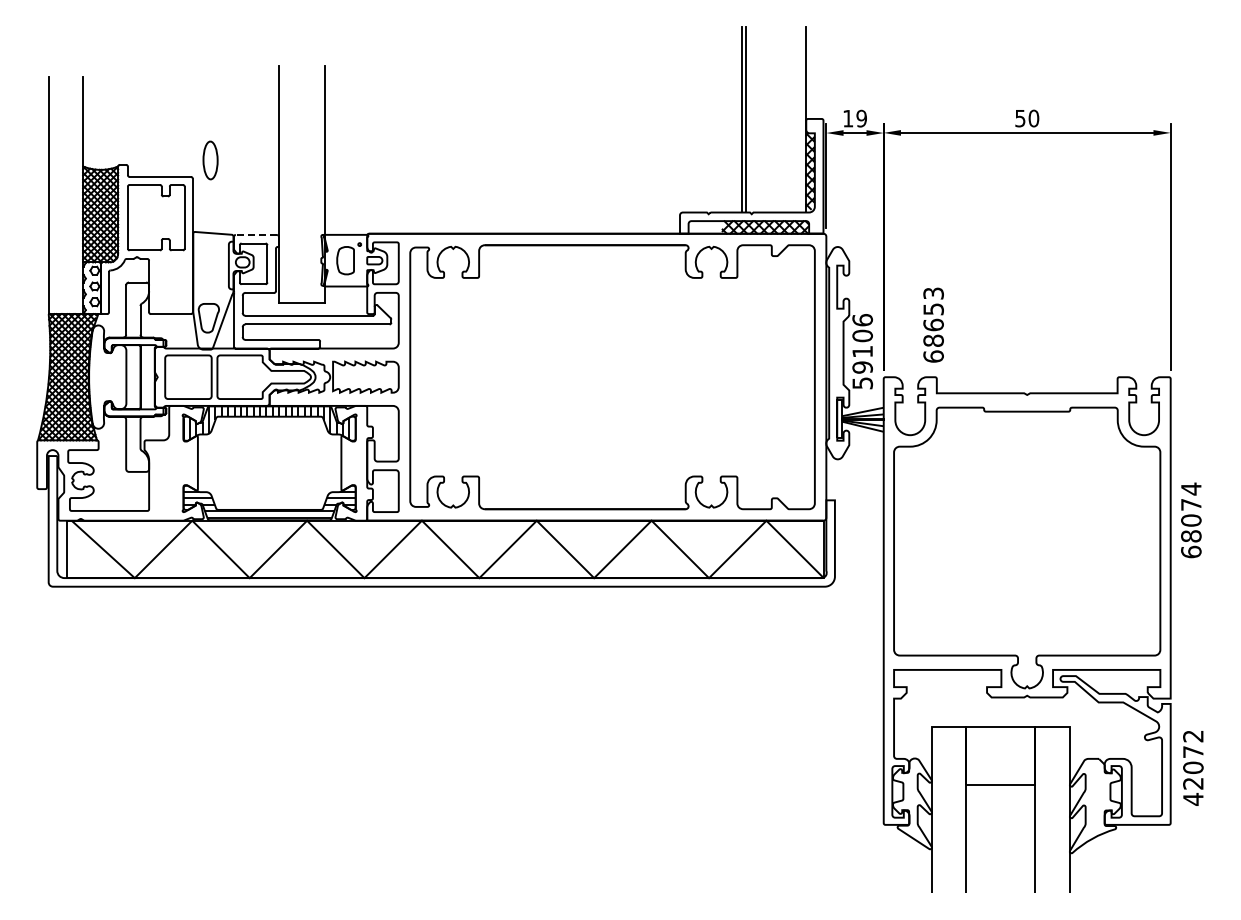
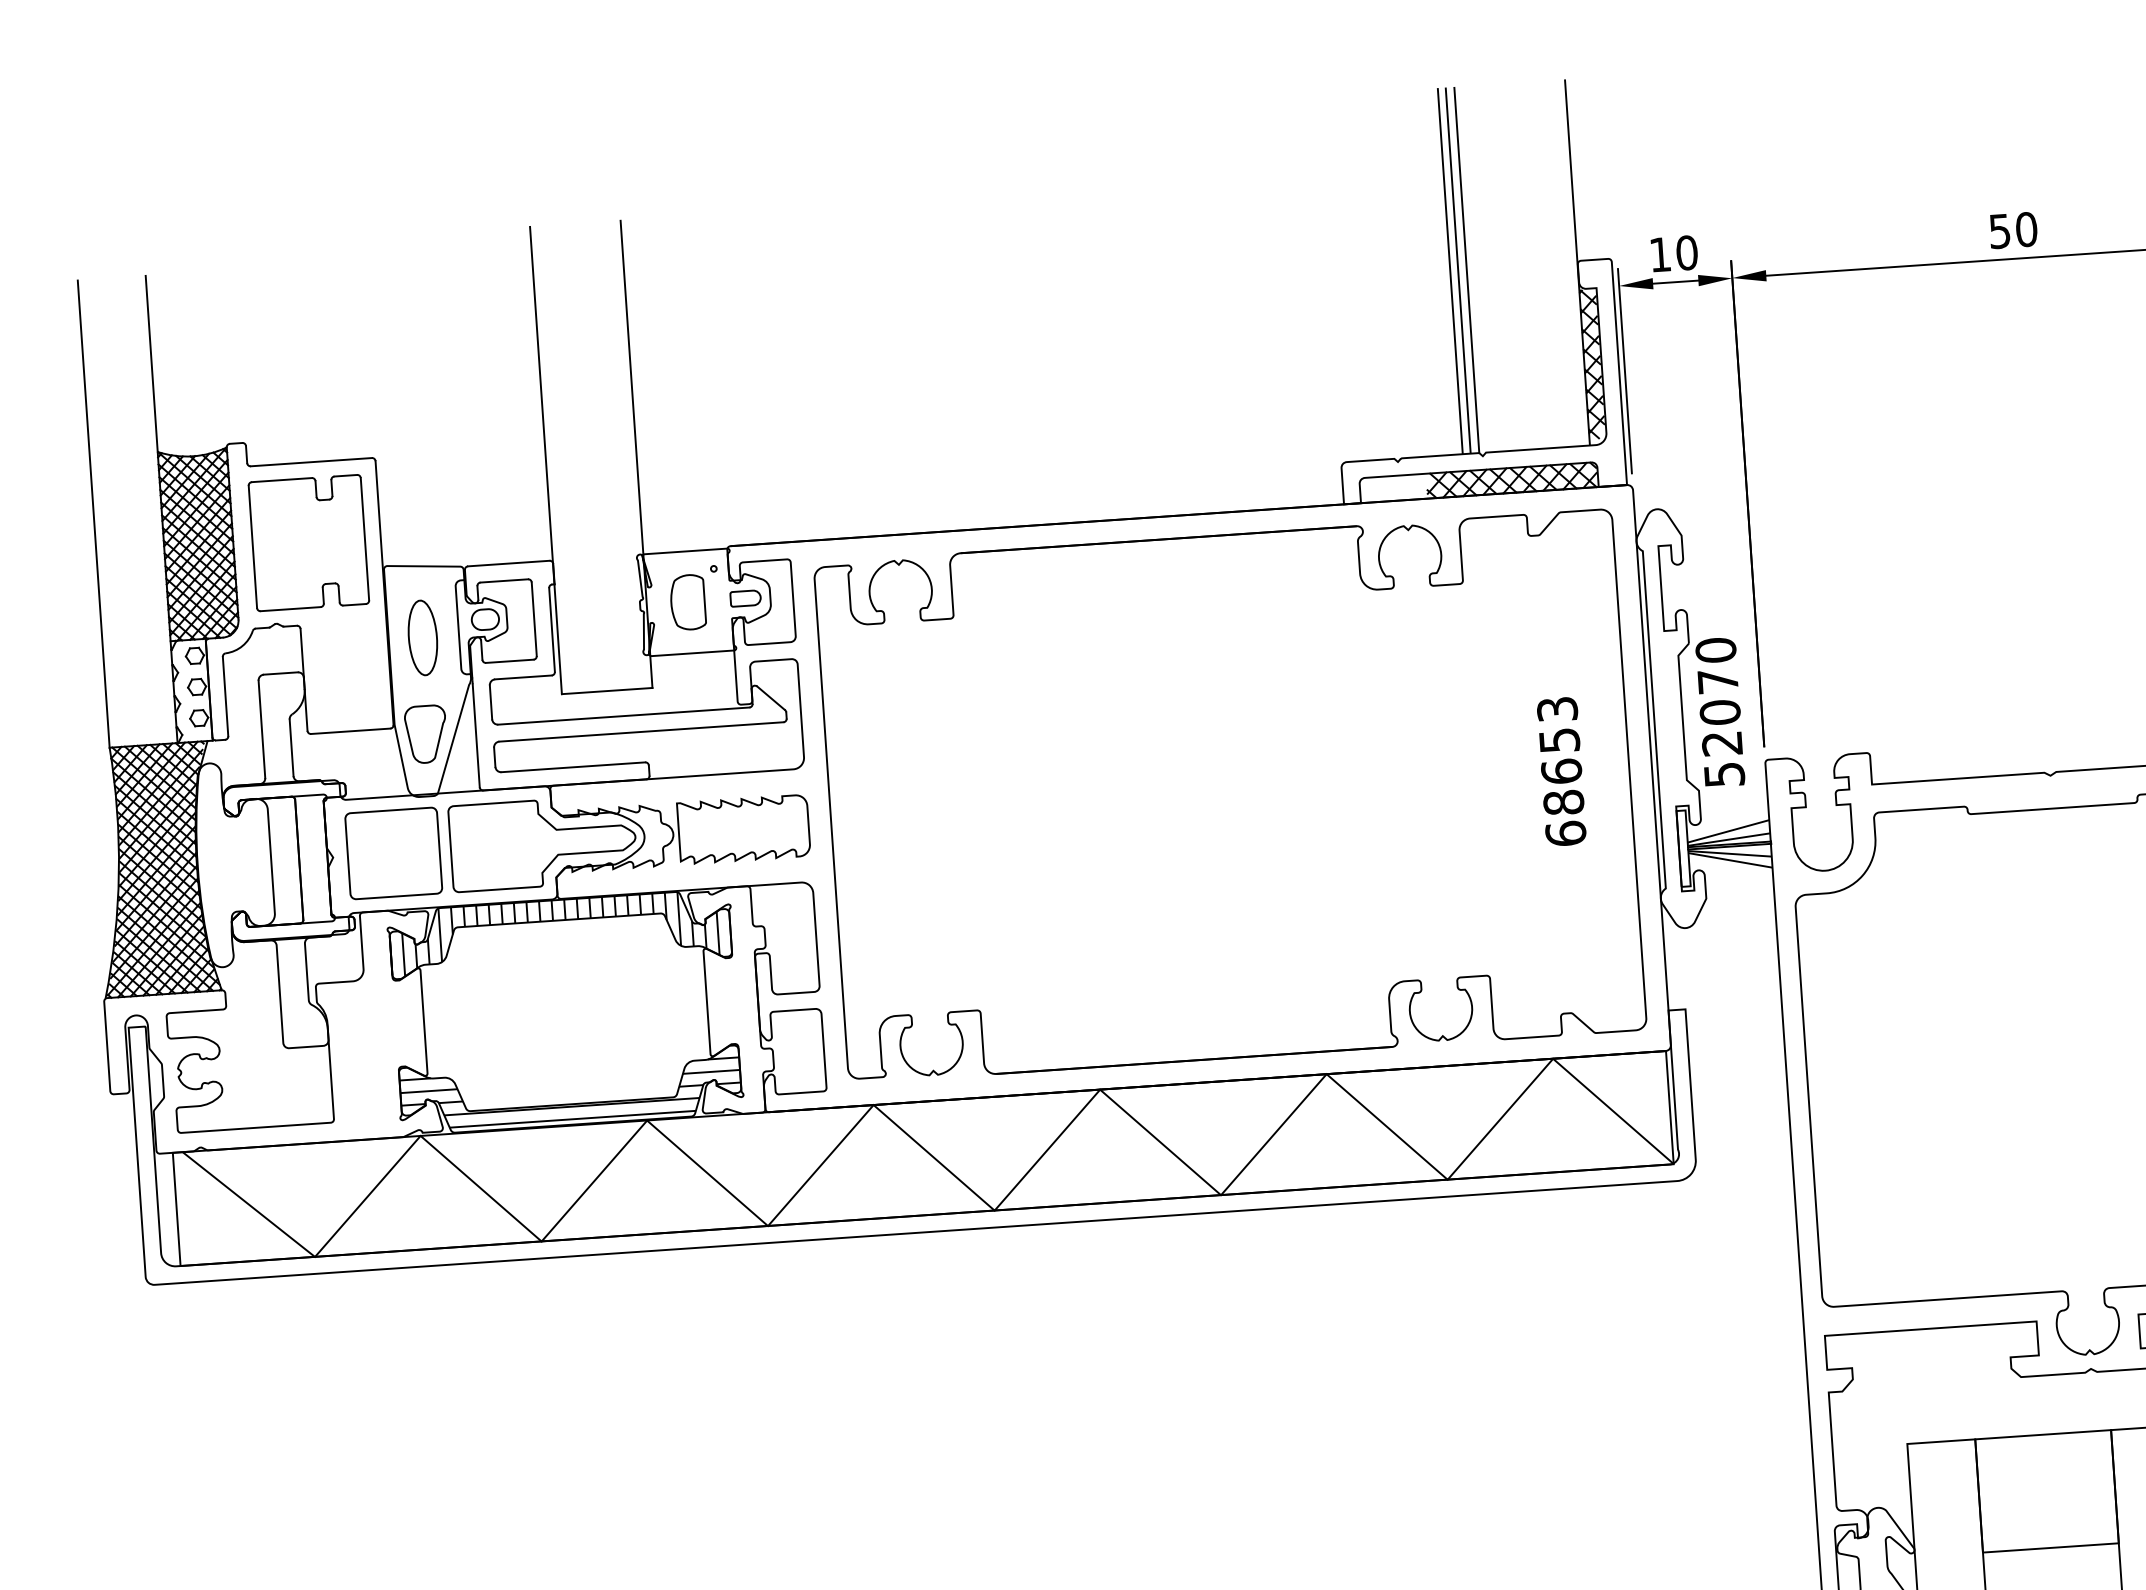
text: (861, 118) -> (1686, 252), 19 -> 10
line: (750, 119) -> (1467, 269), added
part: (210, 160) -> (422, 637), moved
line: (256, 234) -> (508, 562), dashed -> solid
text: (933, 324) -> (1561, 770), moved
text: (862, 343) -> (1718, 696), 59106 -> 52070

